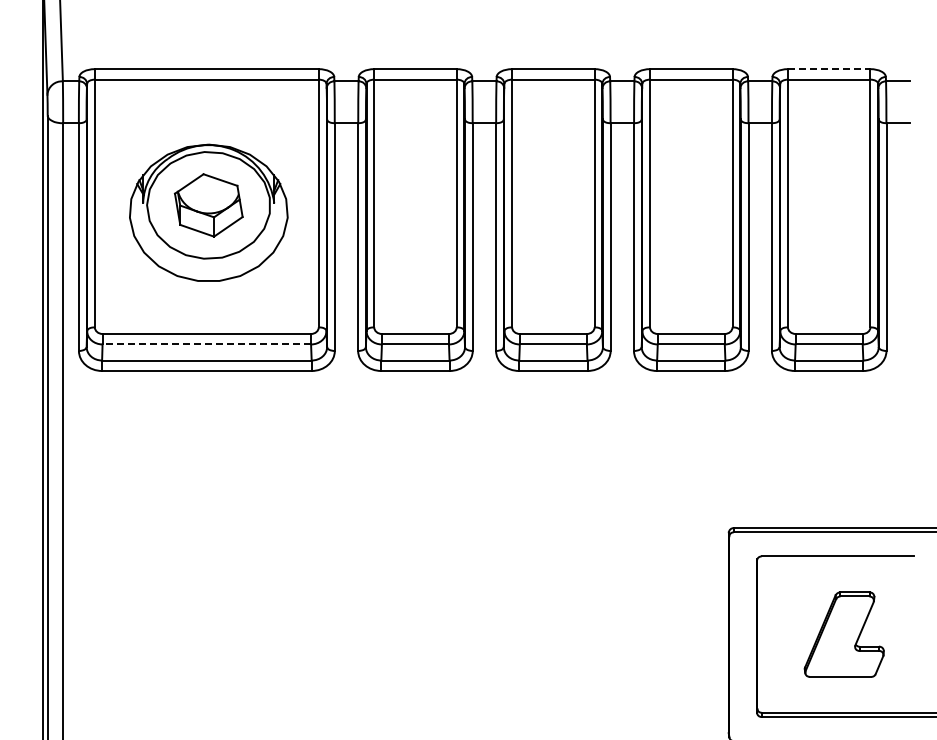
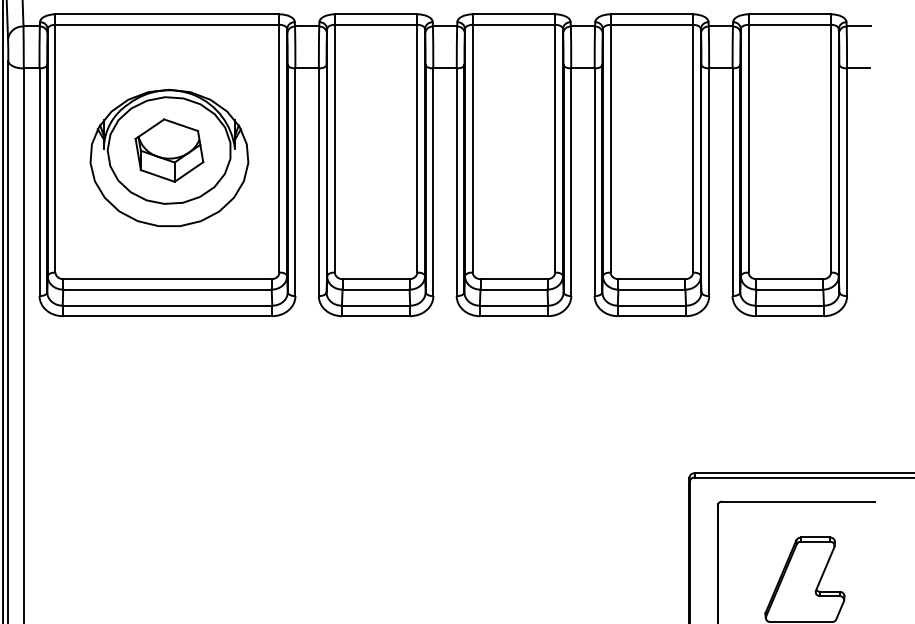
line: (829, 69) -> (790, 14), dashed -> solid
line: (206, 344) -> (167, 289), dashed -> solid

